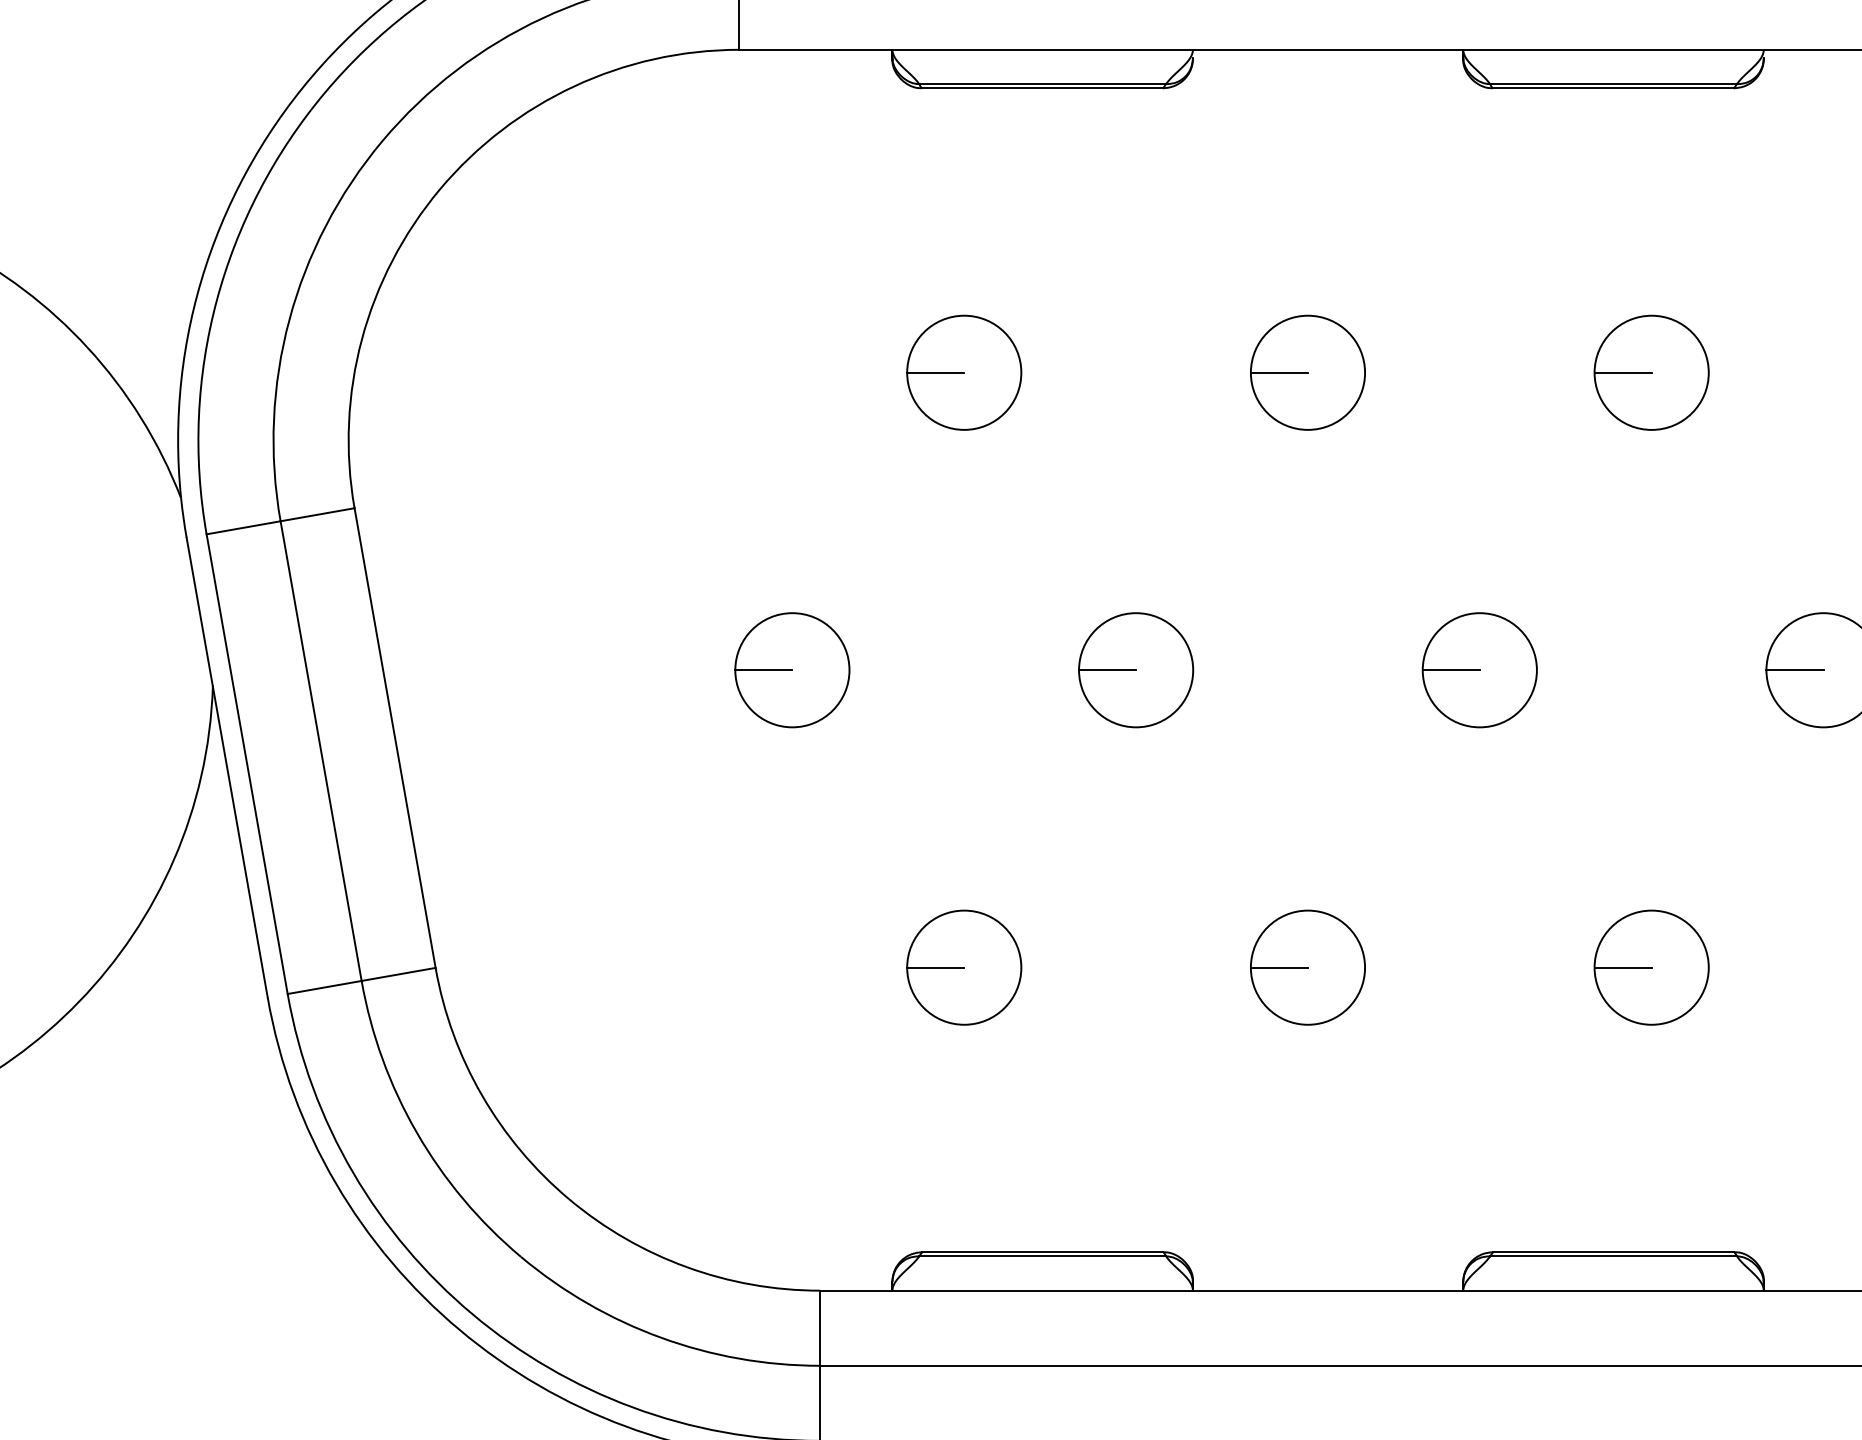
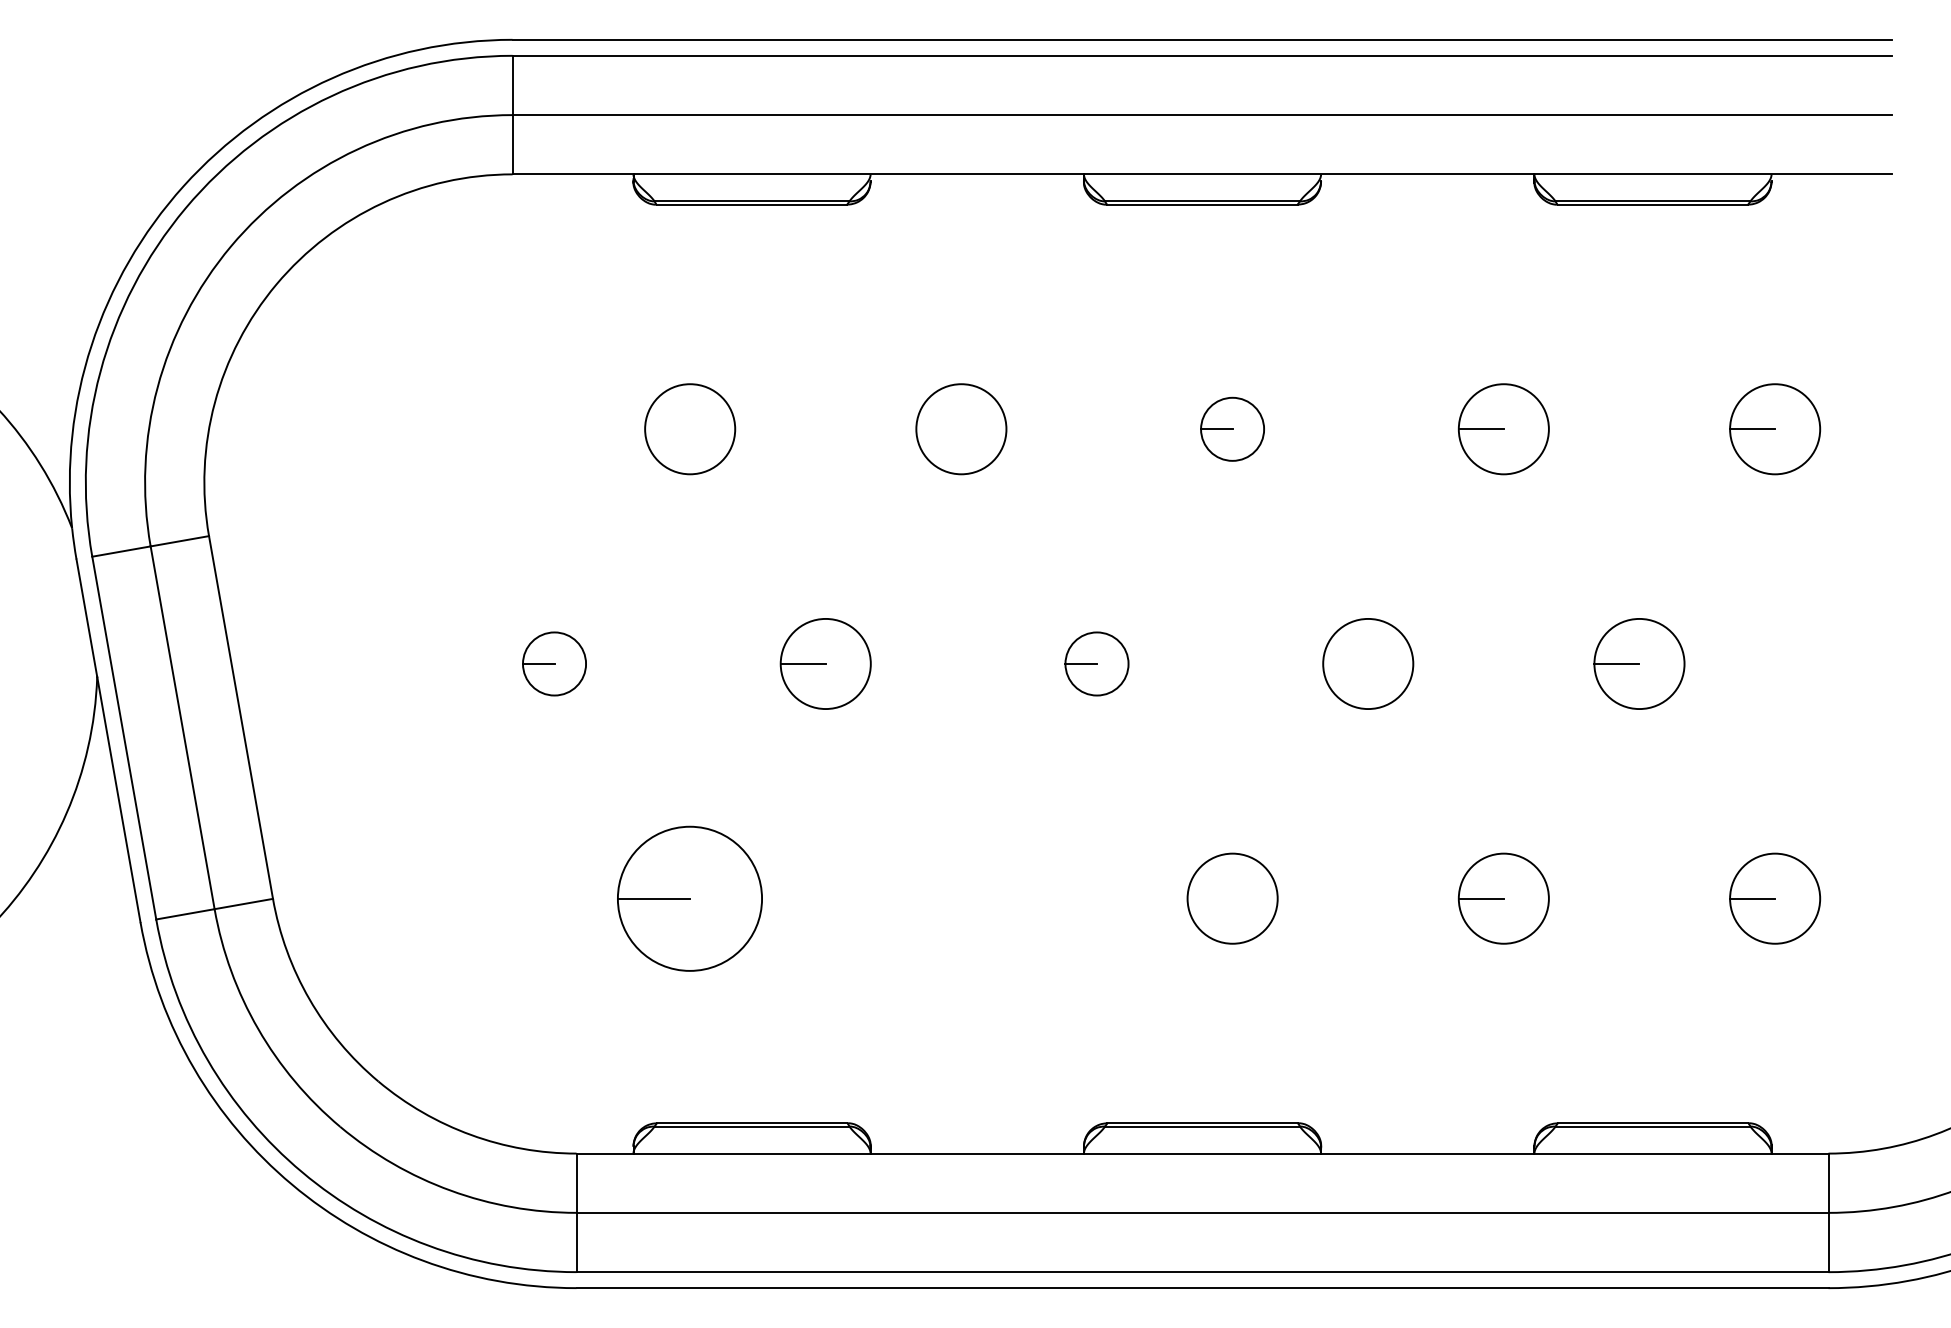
line: (935, 373) -> (667, 429), removed
line: (1278, 373) -> (938, 429), removed
part: (1651, 373) -> (1232, 429), size x0.7
part: (792, 669) -> (554, 663), size x0.7
part: (1479, 669) -> (1096, 663), size x0.7
line: (1794, 669) -> (1345, 663), removed
part: (964, 967) -> (690, 898), size x1.6
part: (1308, 967) -> (961, 898), removed
line: (1622, 967) -> (1209, 898), removed

